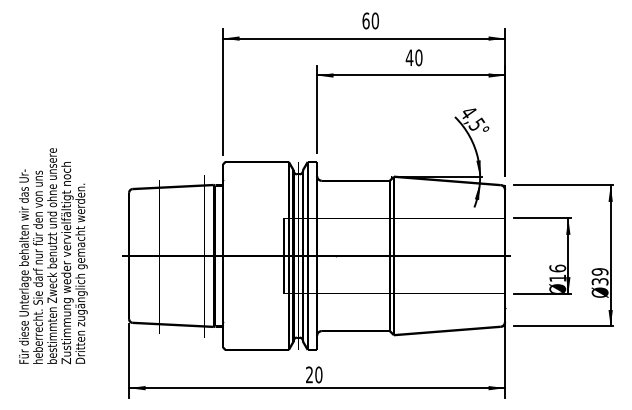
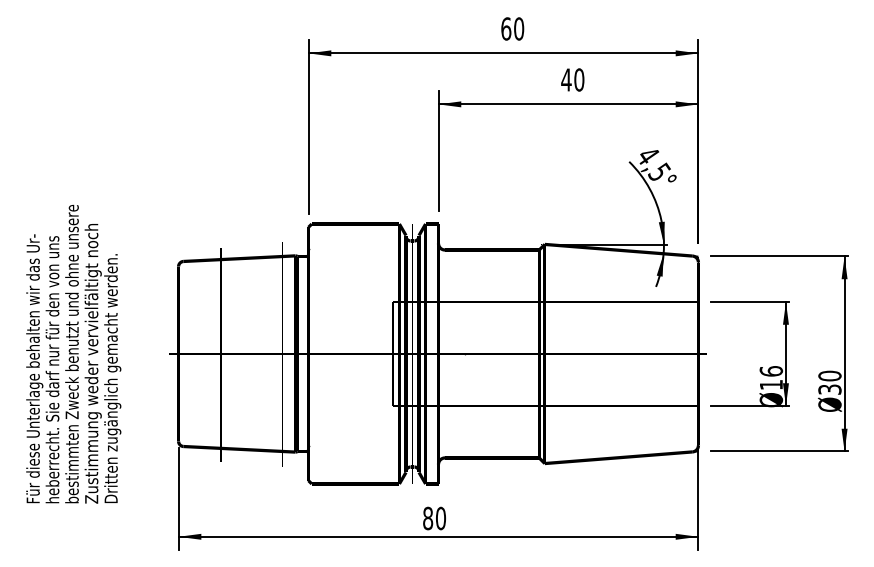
text: (600, 271) -> (830, 375), 39 -> 30
text: (309, 374) -> (428, 517), 20 -> 80

